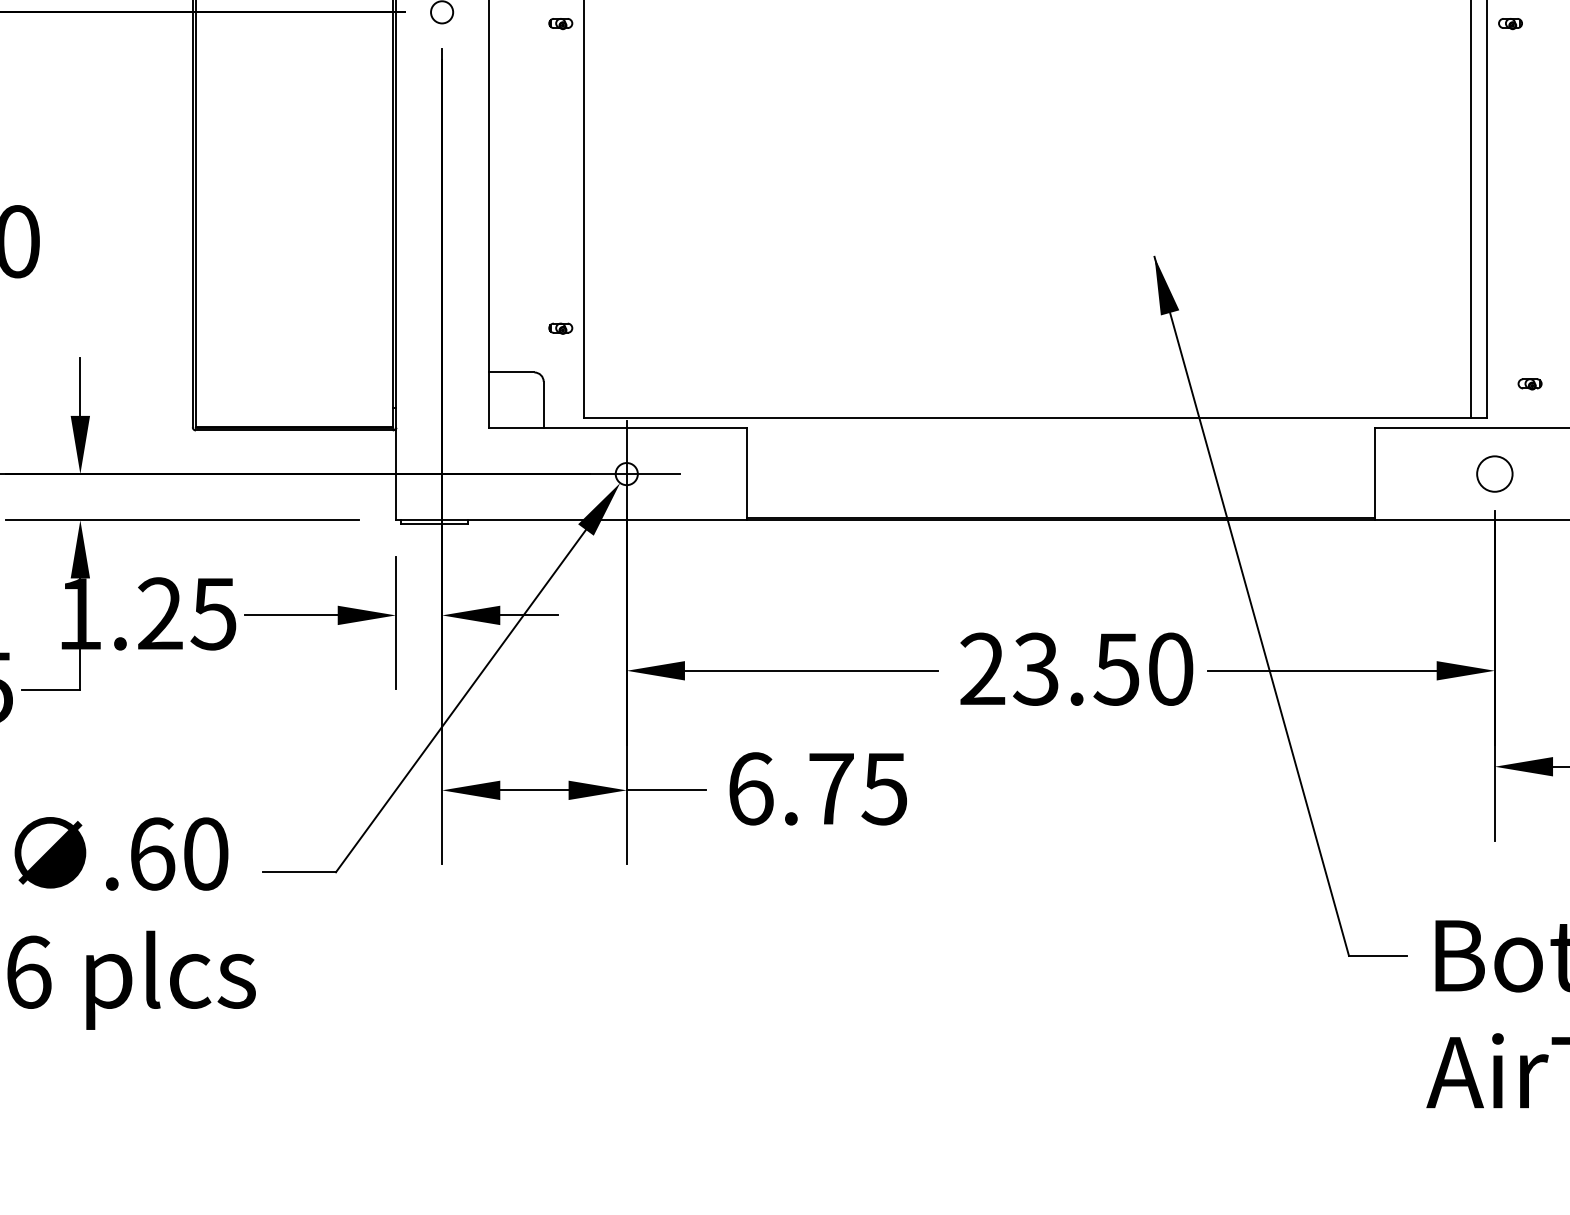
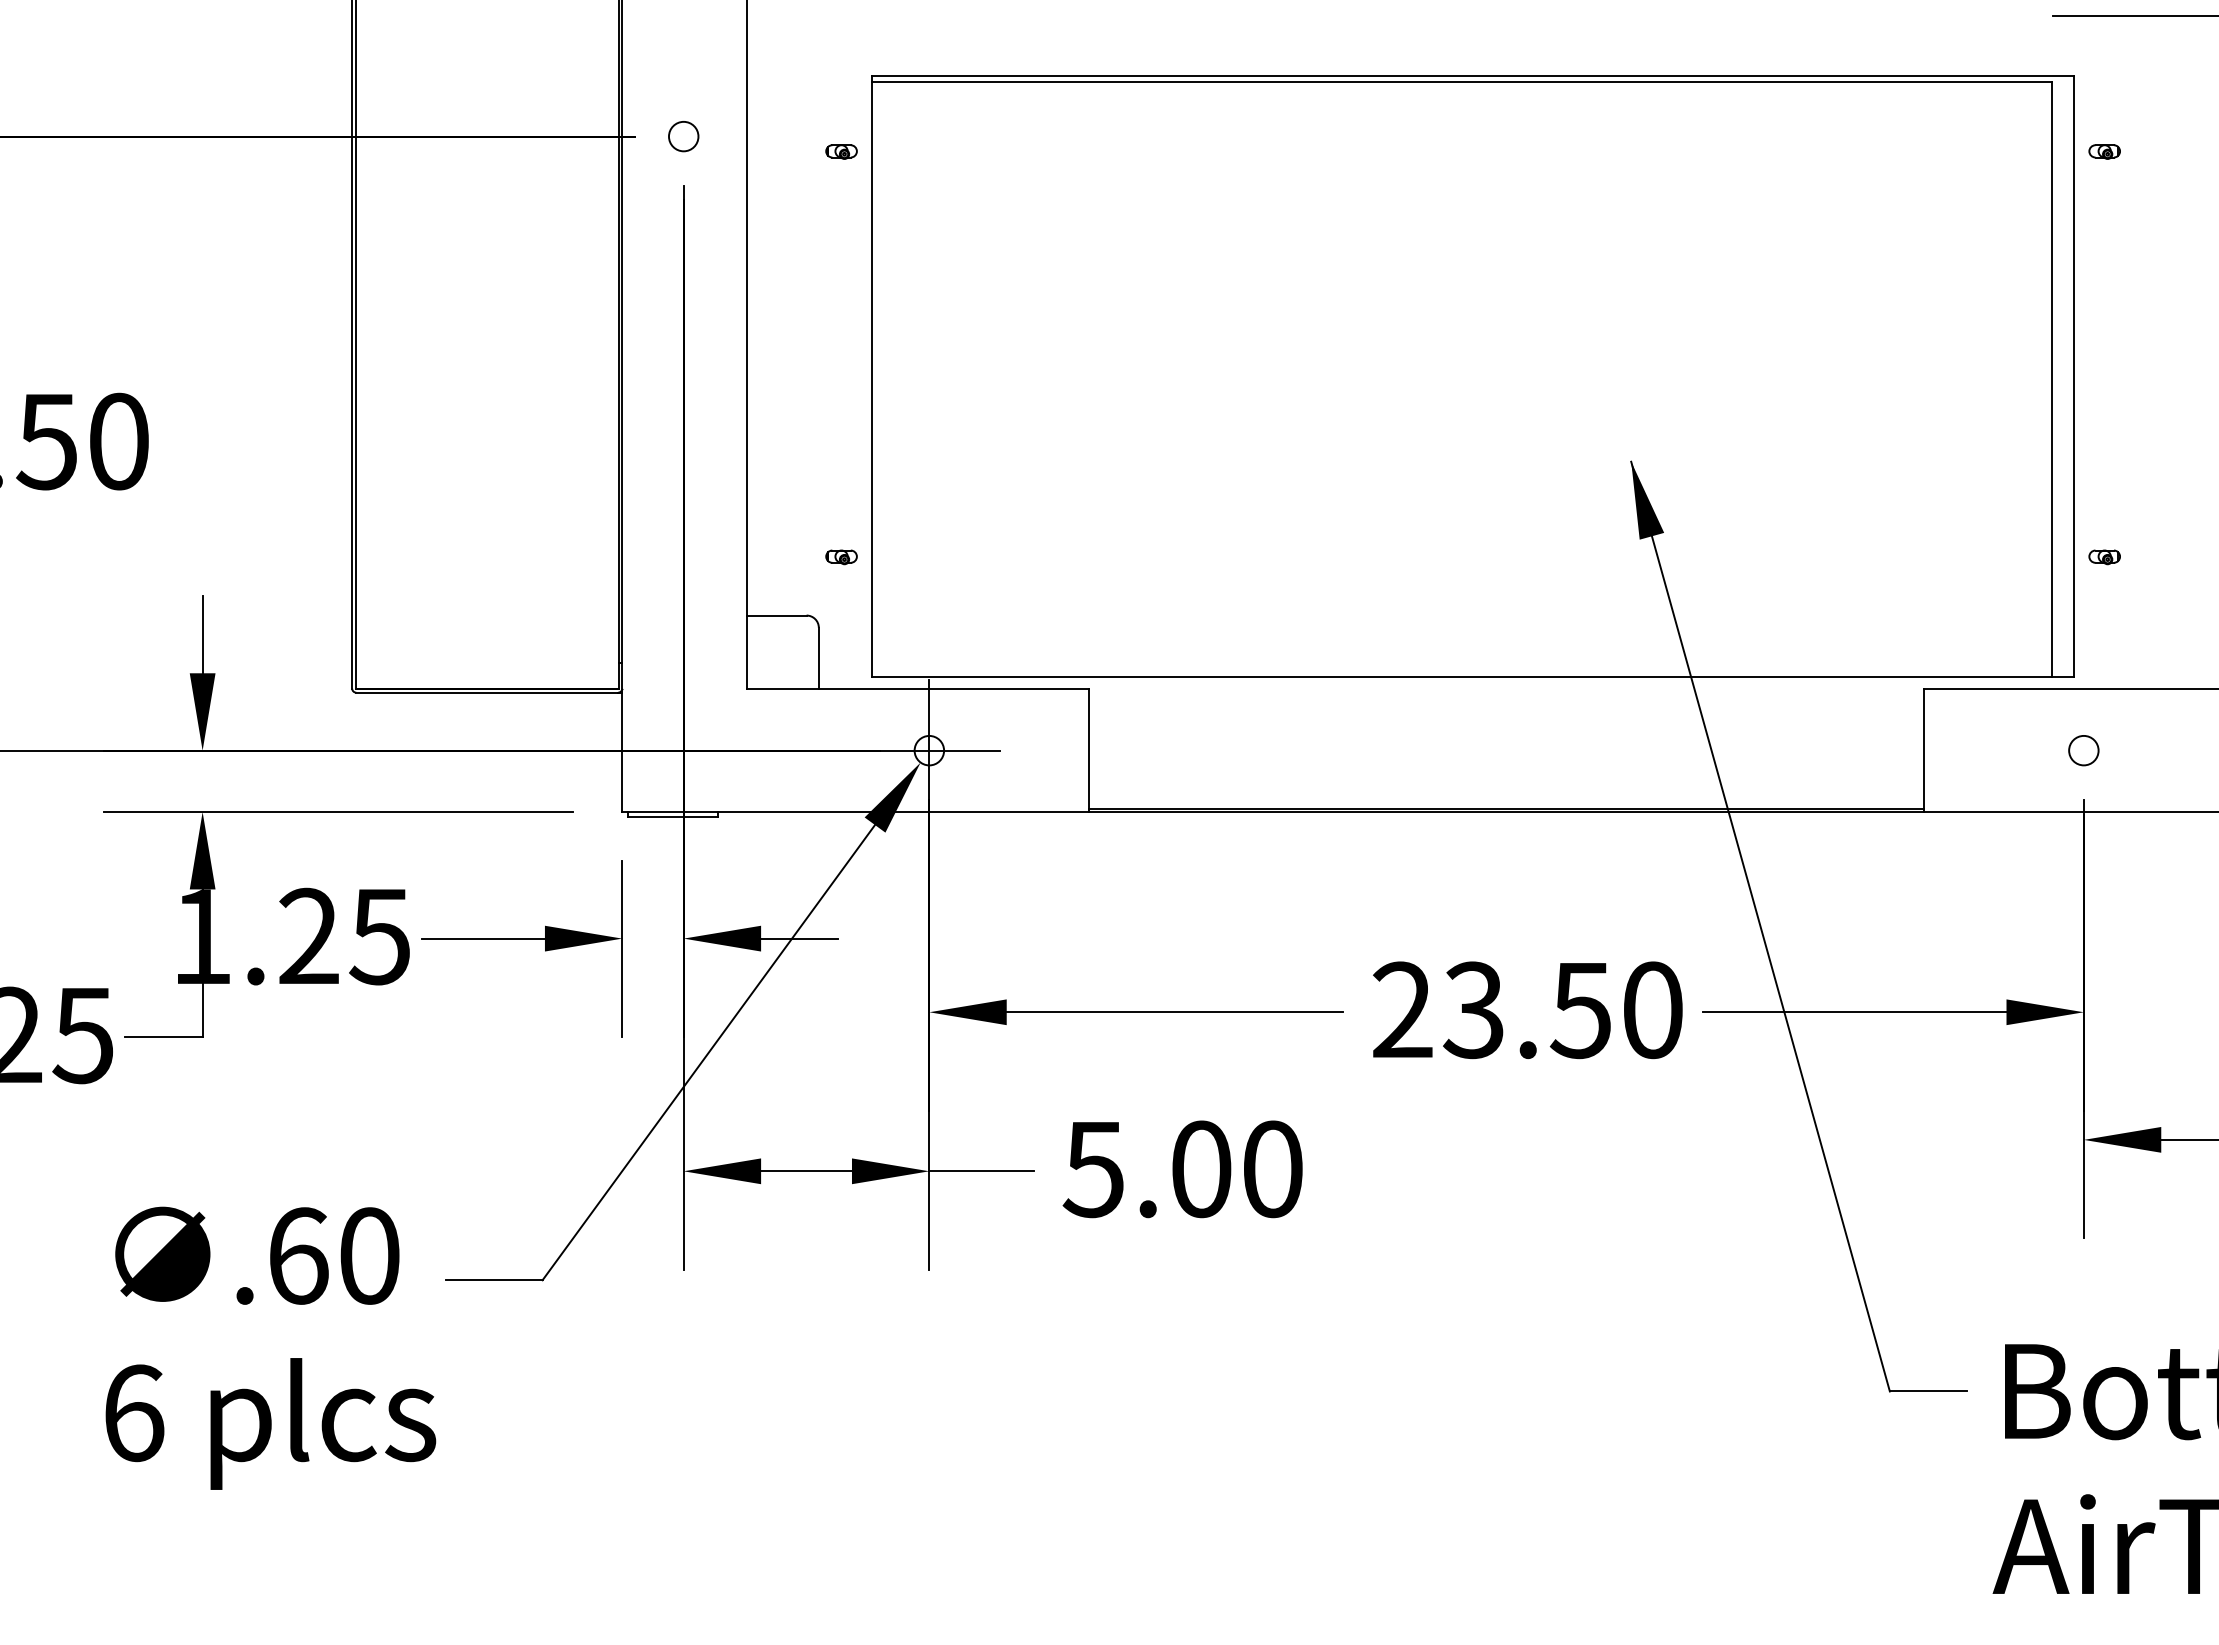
part: (1529, 384) -> (2104, 557), moved
circle: (1494, 473) -> (2083, 750), size x0.62
text: (817, 789) -> (1182, 1169), 6.75 -> 5.00

